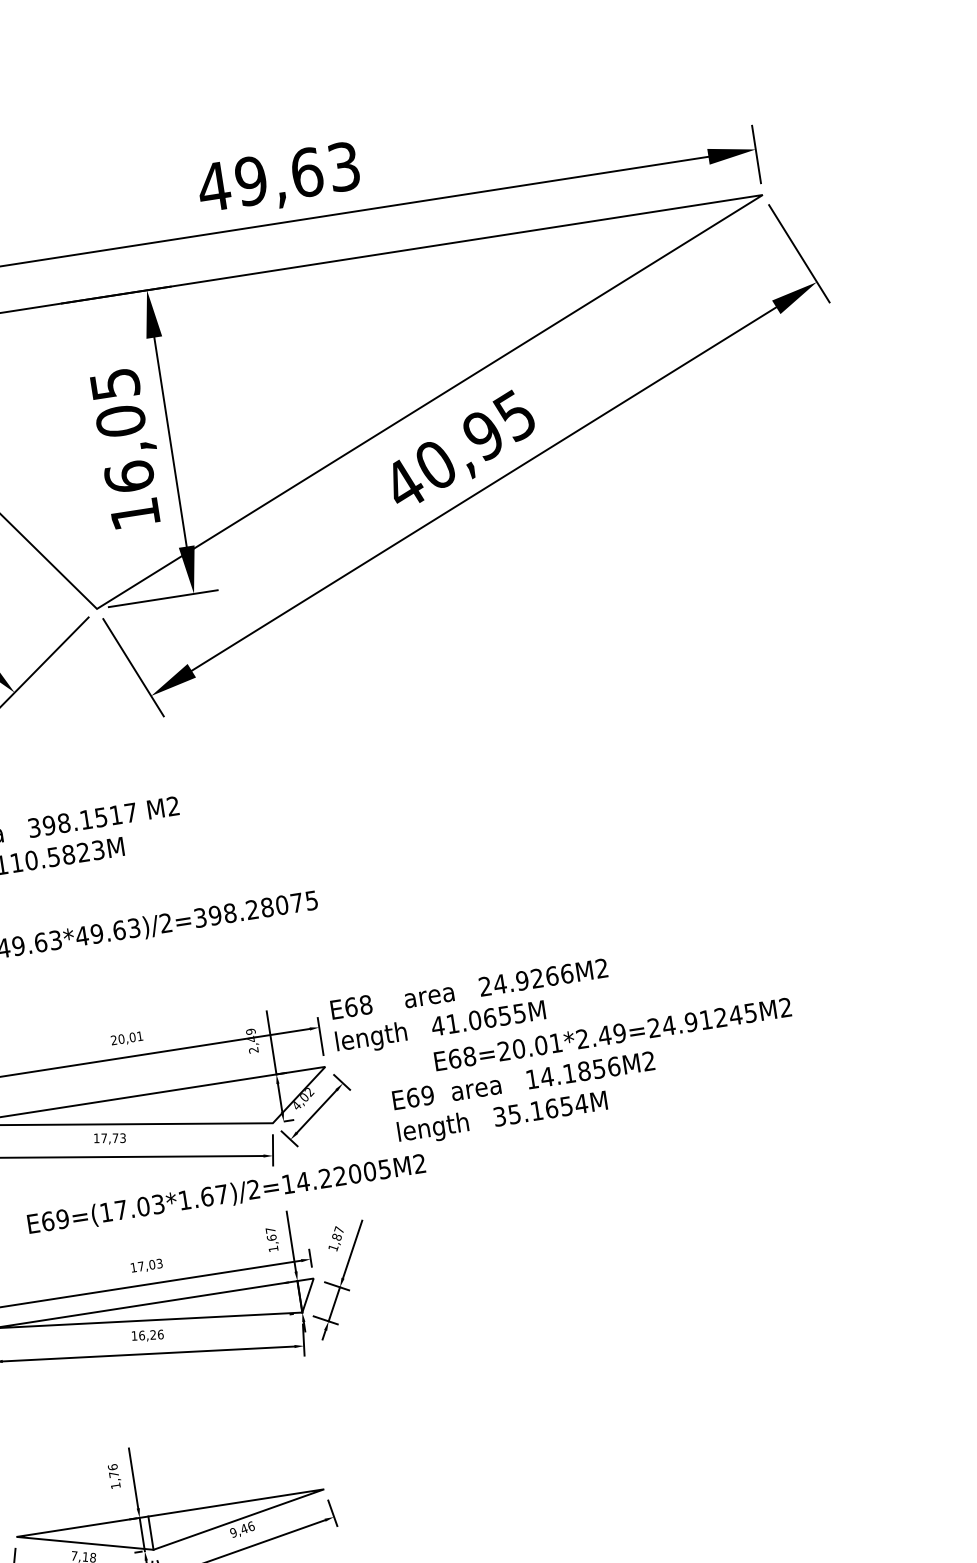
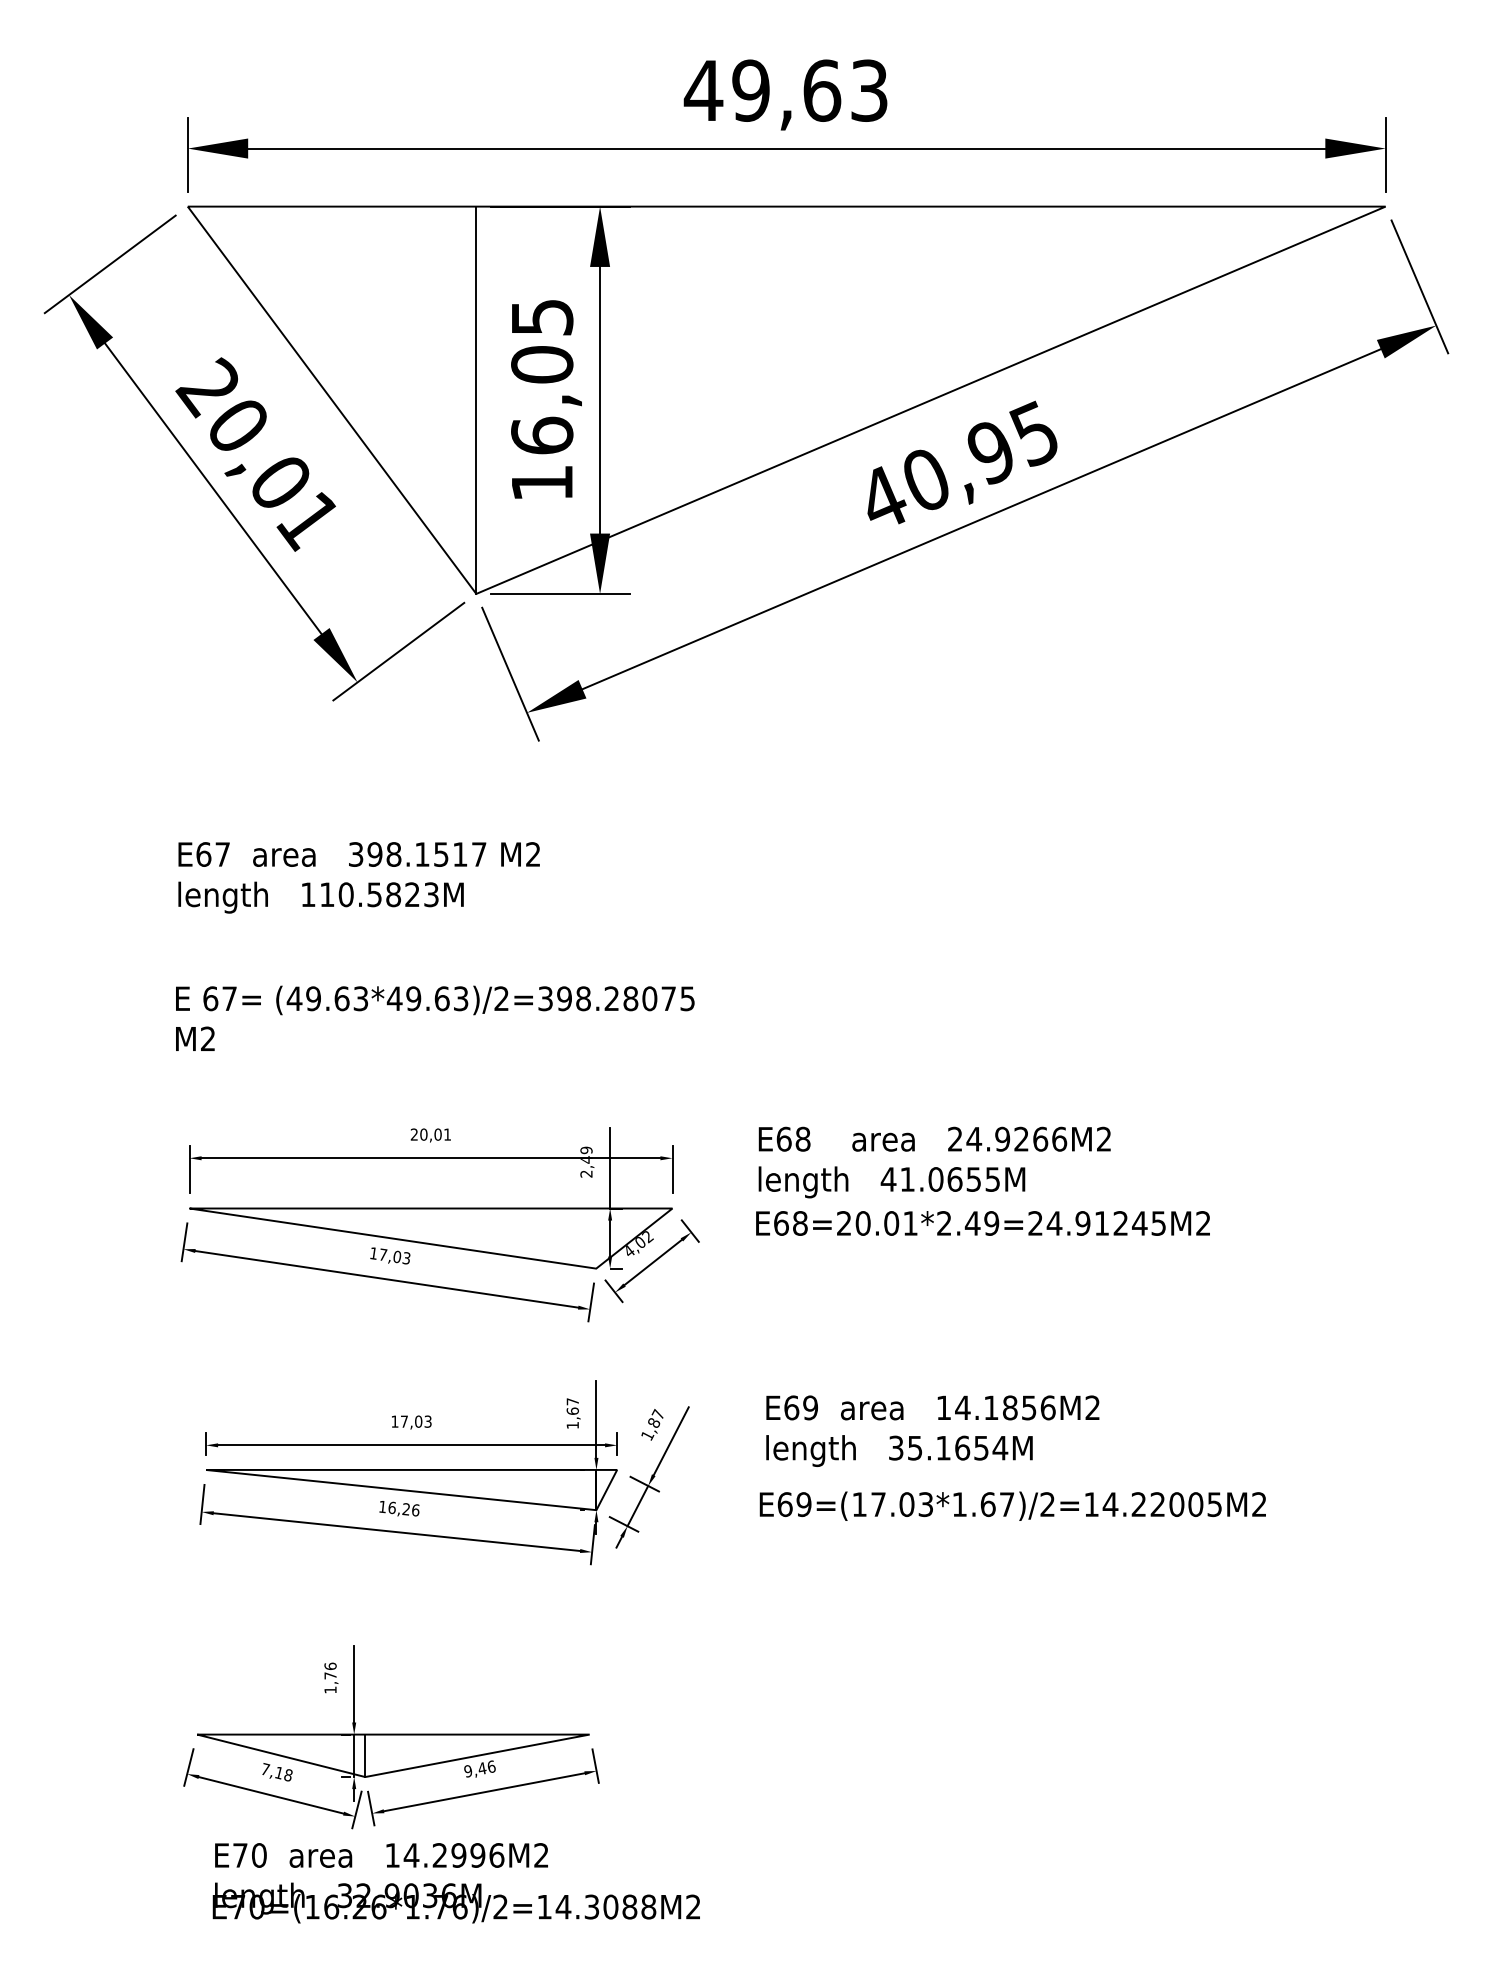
line: (73, 456) -> (476, 399), added
text: (471, 1007) -> (934, 1162), moved
text: (612, 1034) -> (982, 1223), moved
text: (526, 1098) -> (932, 1430), moved
text: (115, 1137) -> (397, 1256), 17,73 -> 17,03
text: (226, 1194) -> (1012, 1505), moved

